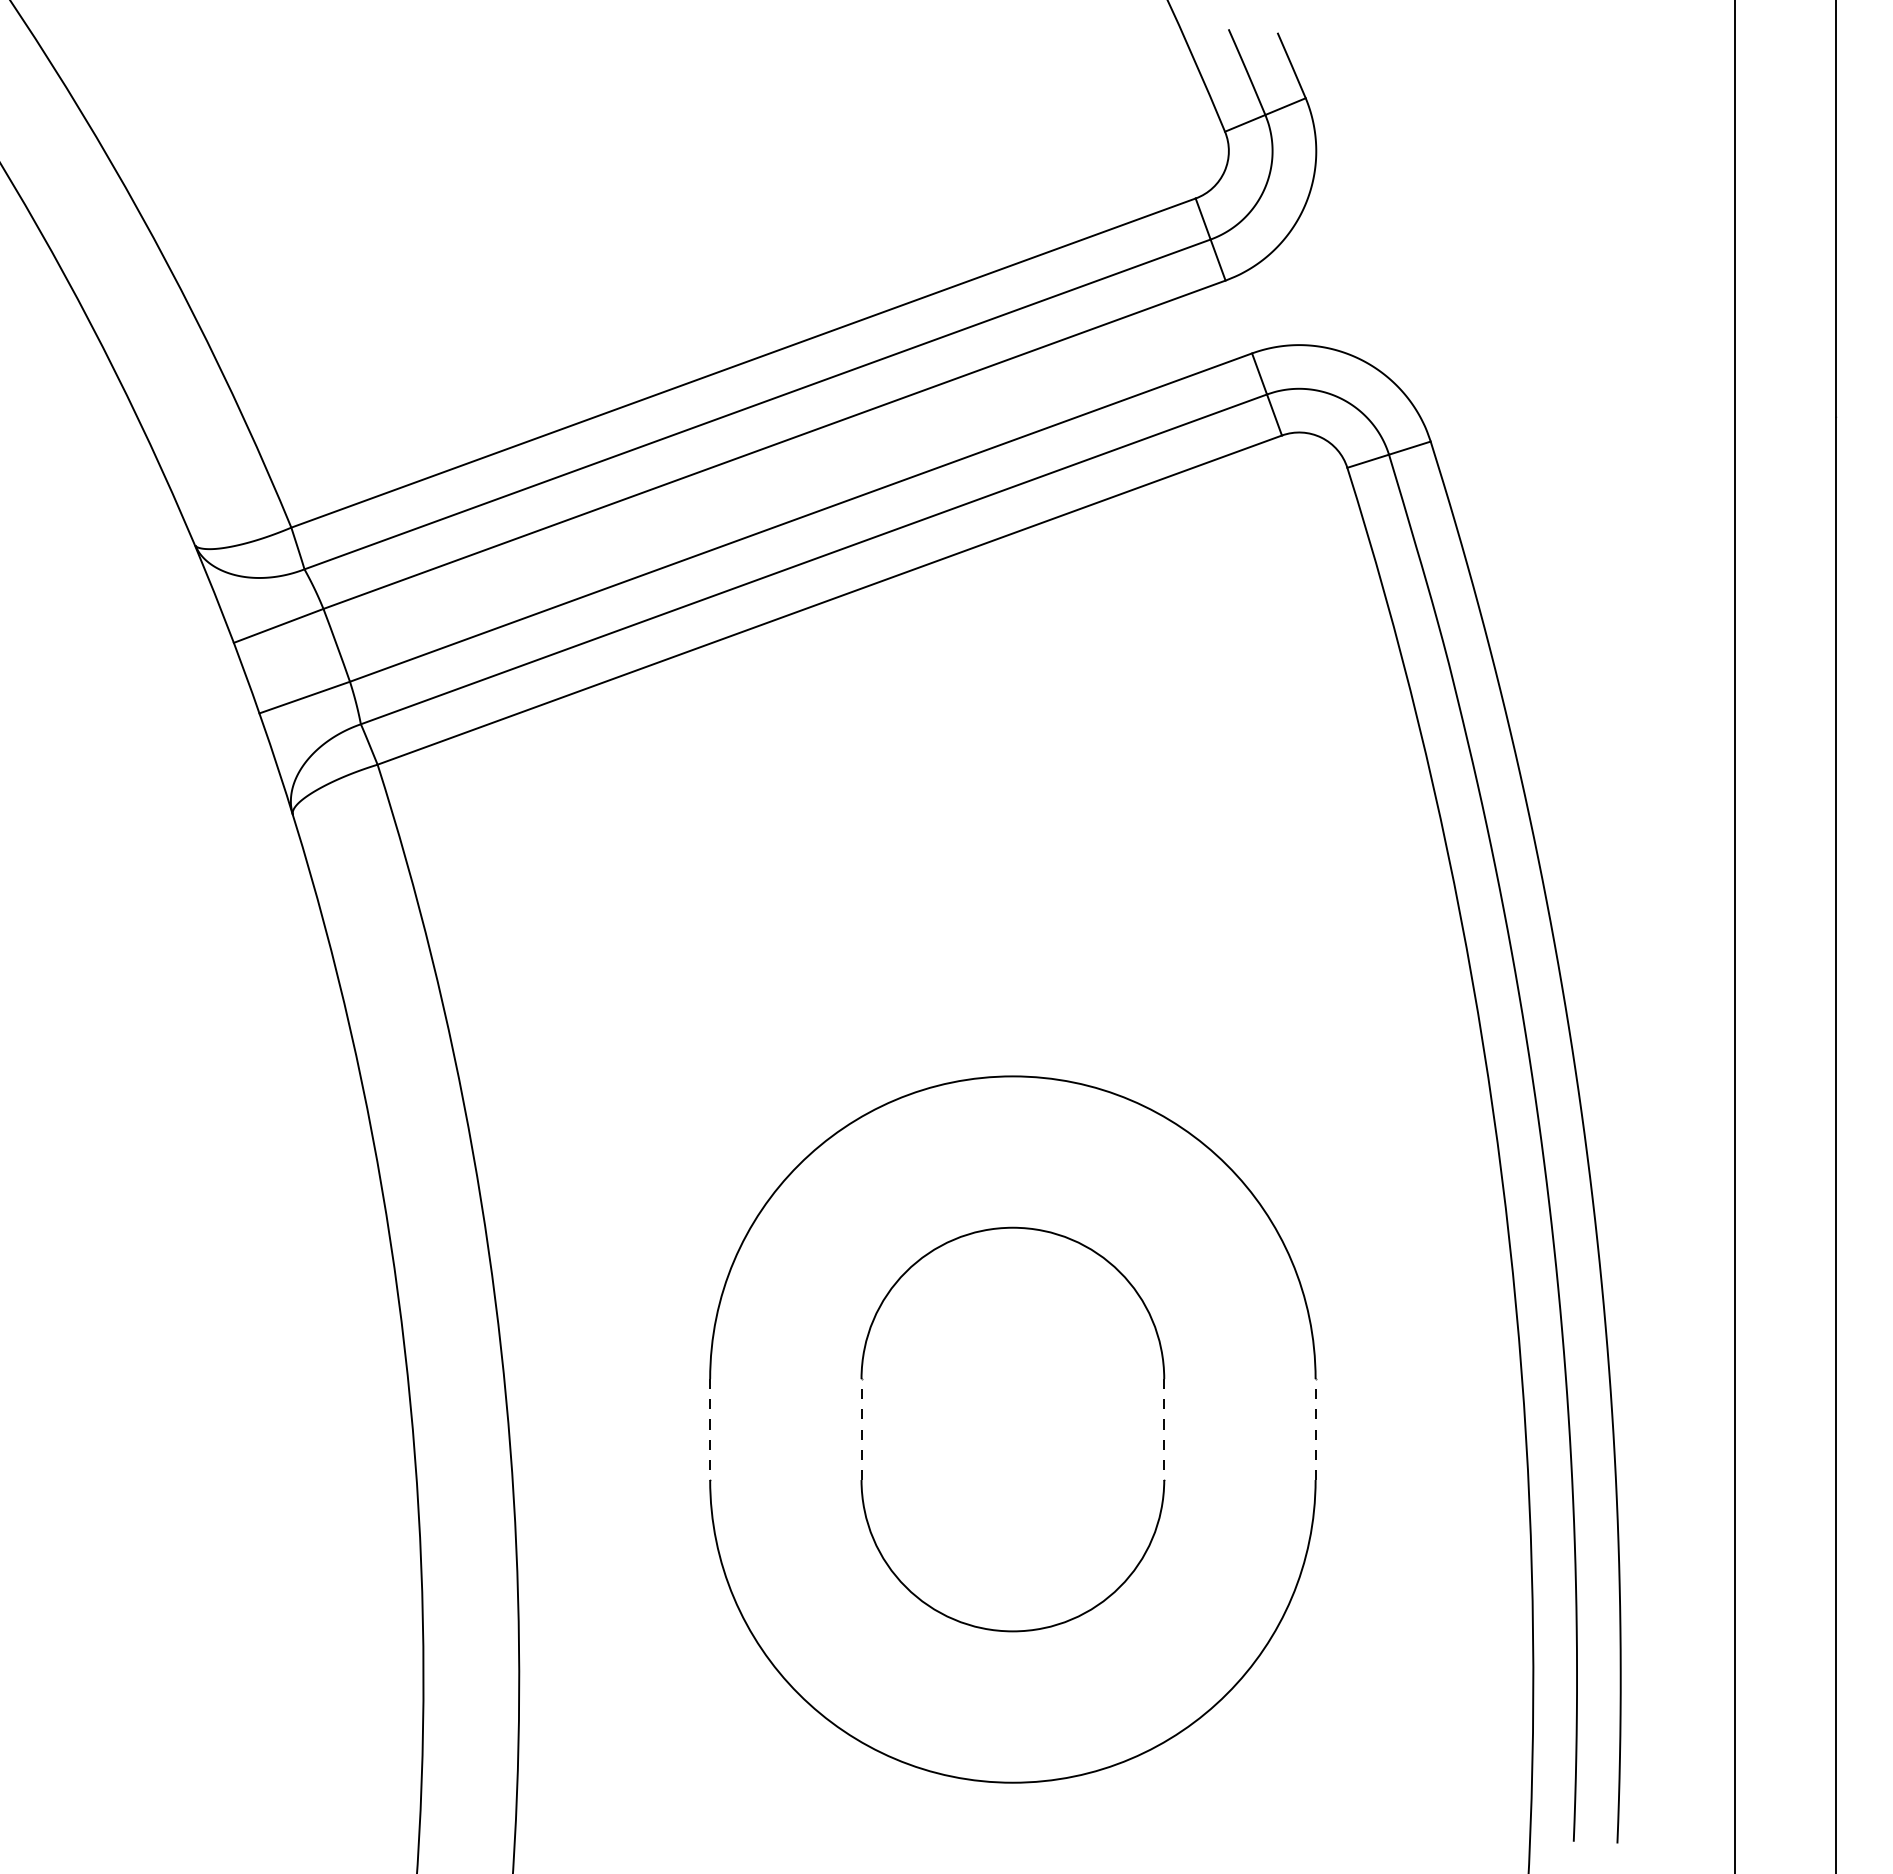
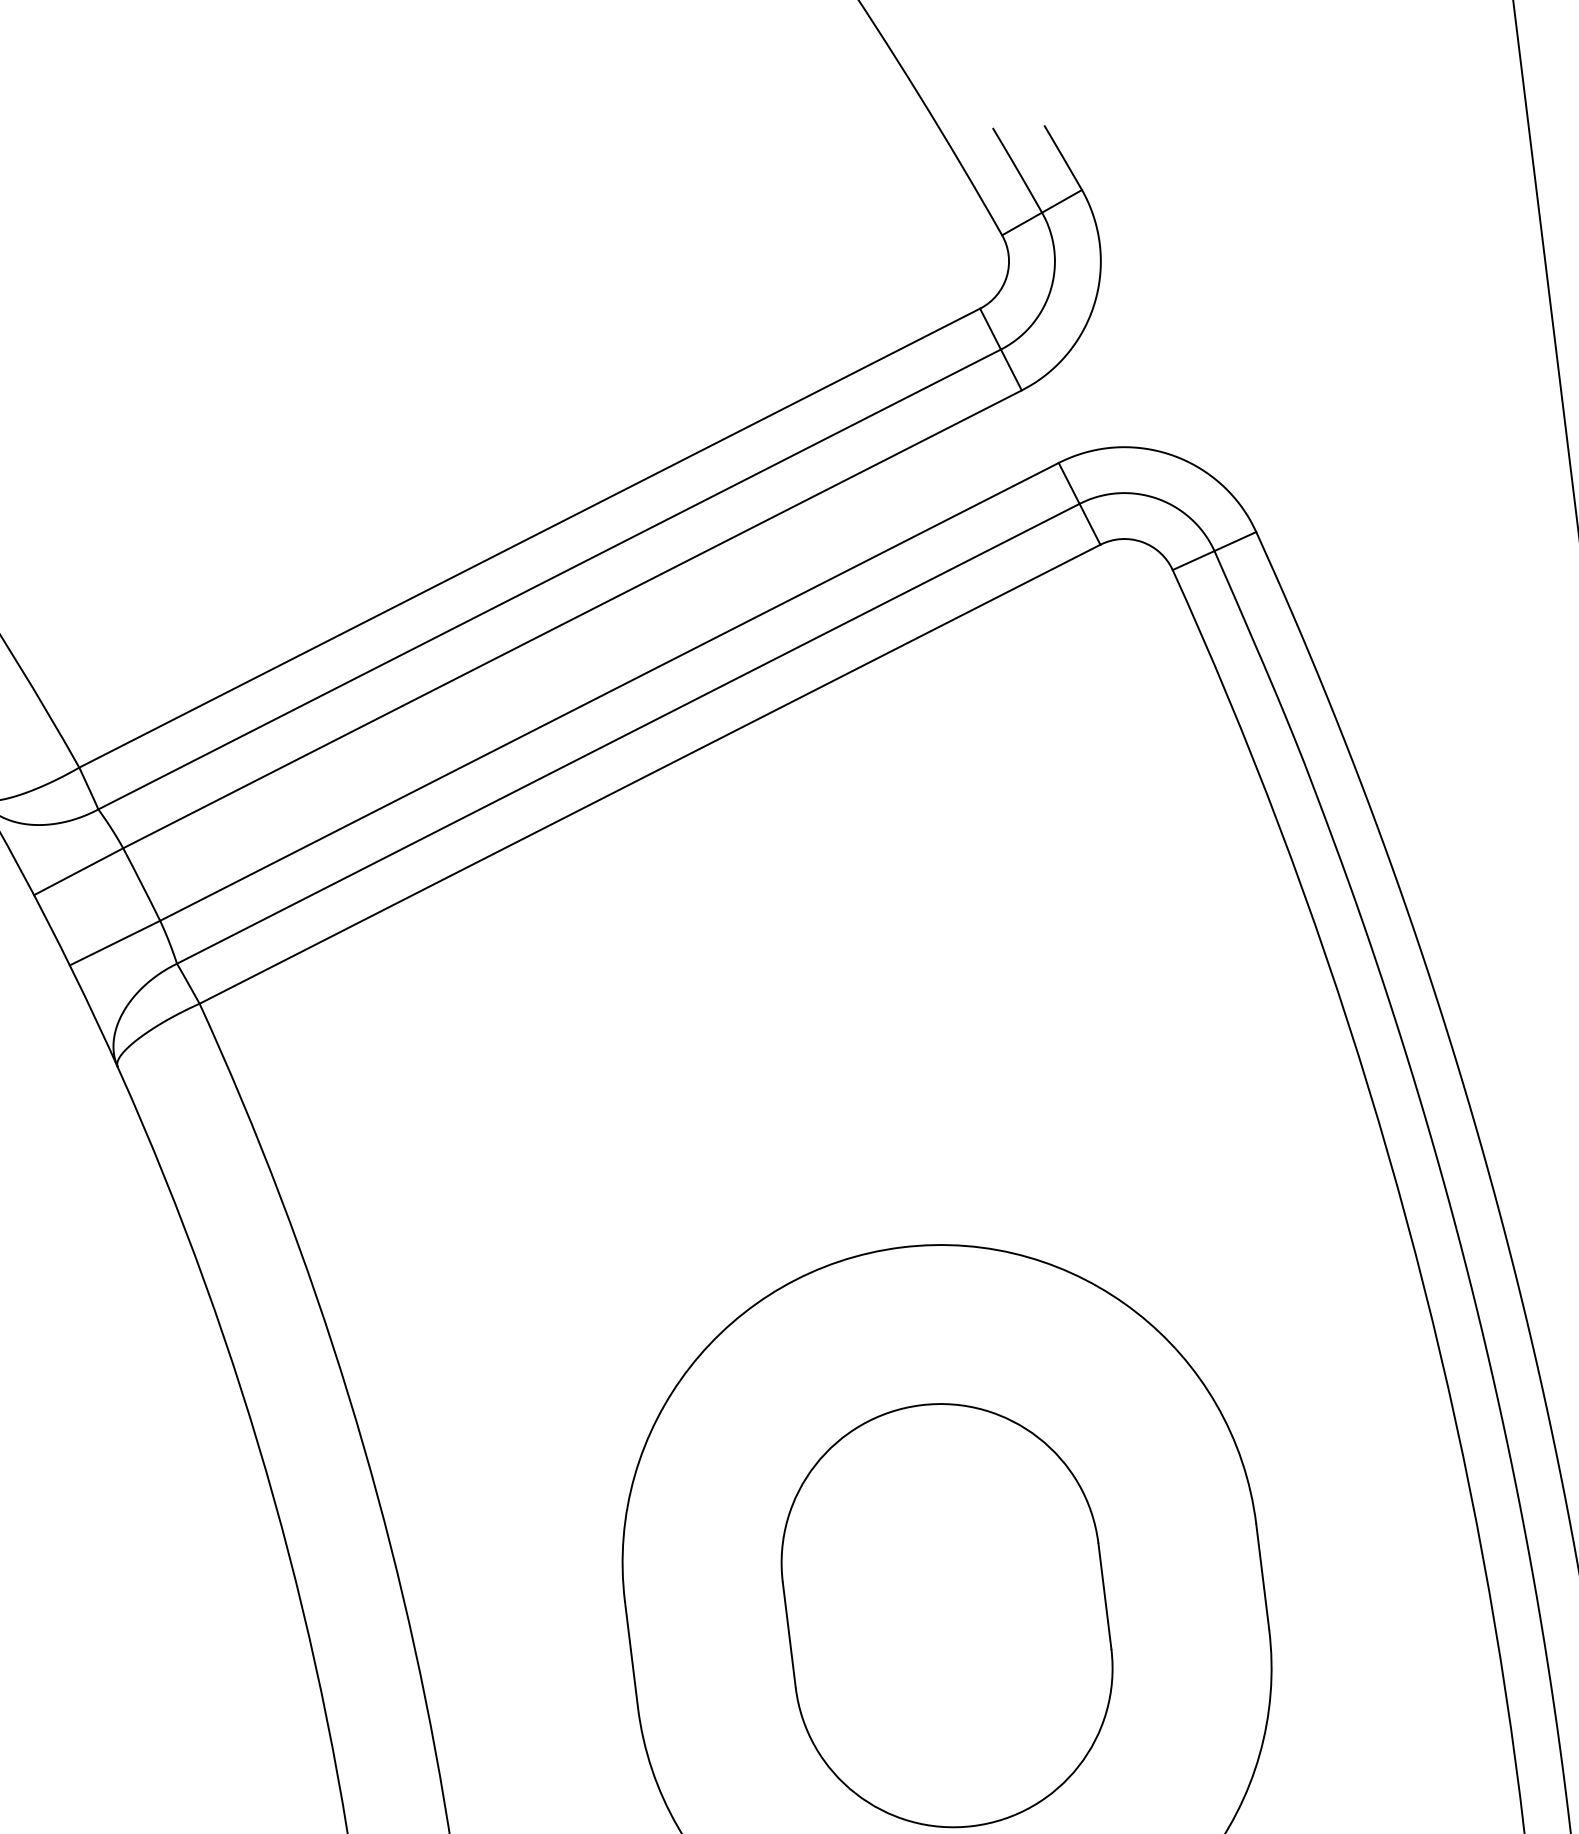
line: (861, 1429) -> (789, 1634), dashed -> solid
line: (1315, 1429) -> (1262, 1576), dashed -> solid
line: (710, 1430) -> (631, 1655), dashed -> solid
line: (1164, 1430) -> (1105, 1597), dashed -> solid

